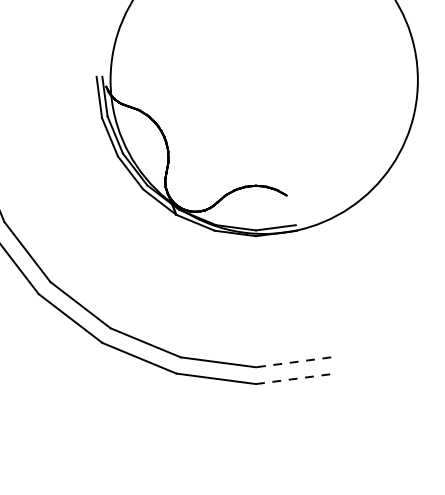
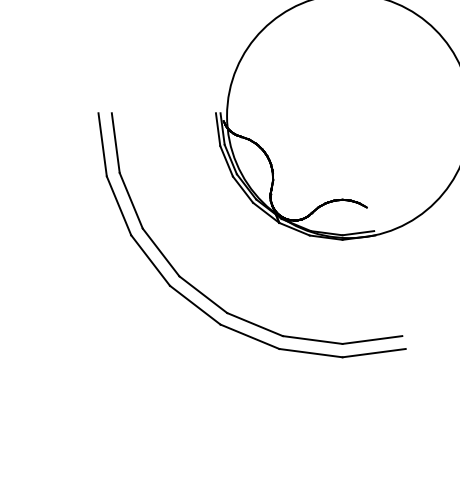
line: (292, 362) -> (371, 340), dashed -> solid
line: (296, 379) -> (374, 353), dashed -> solid

